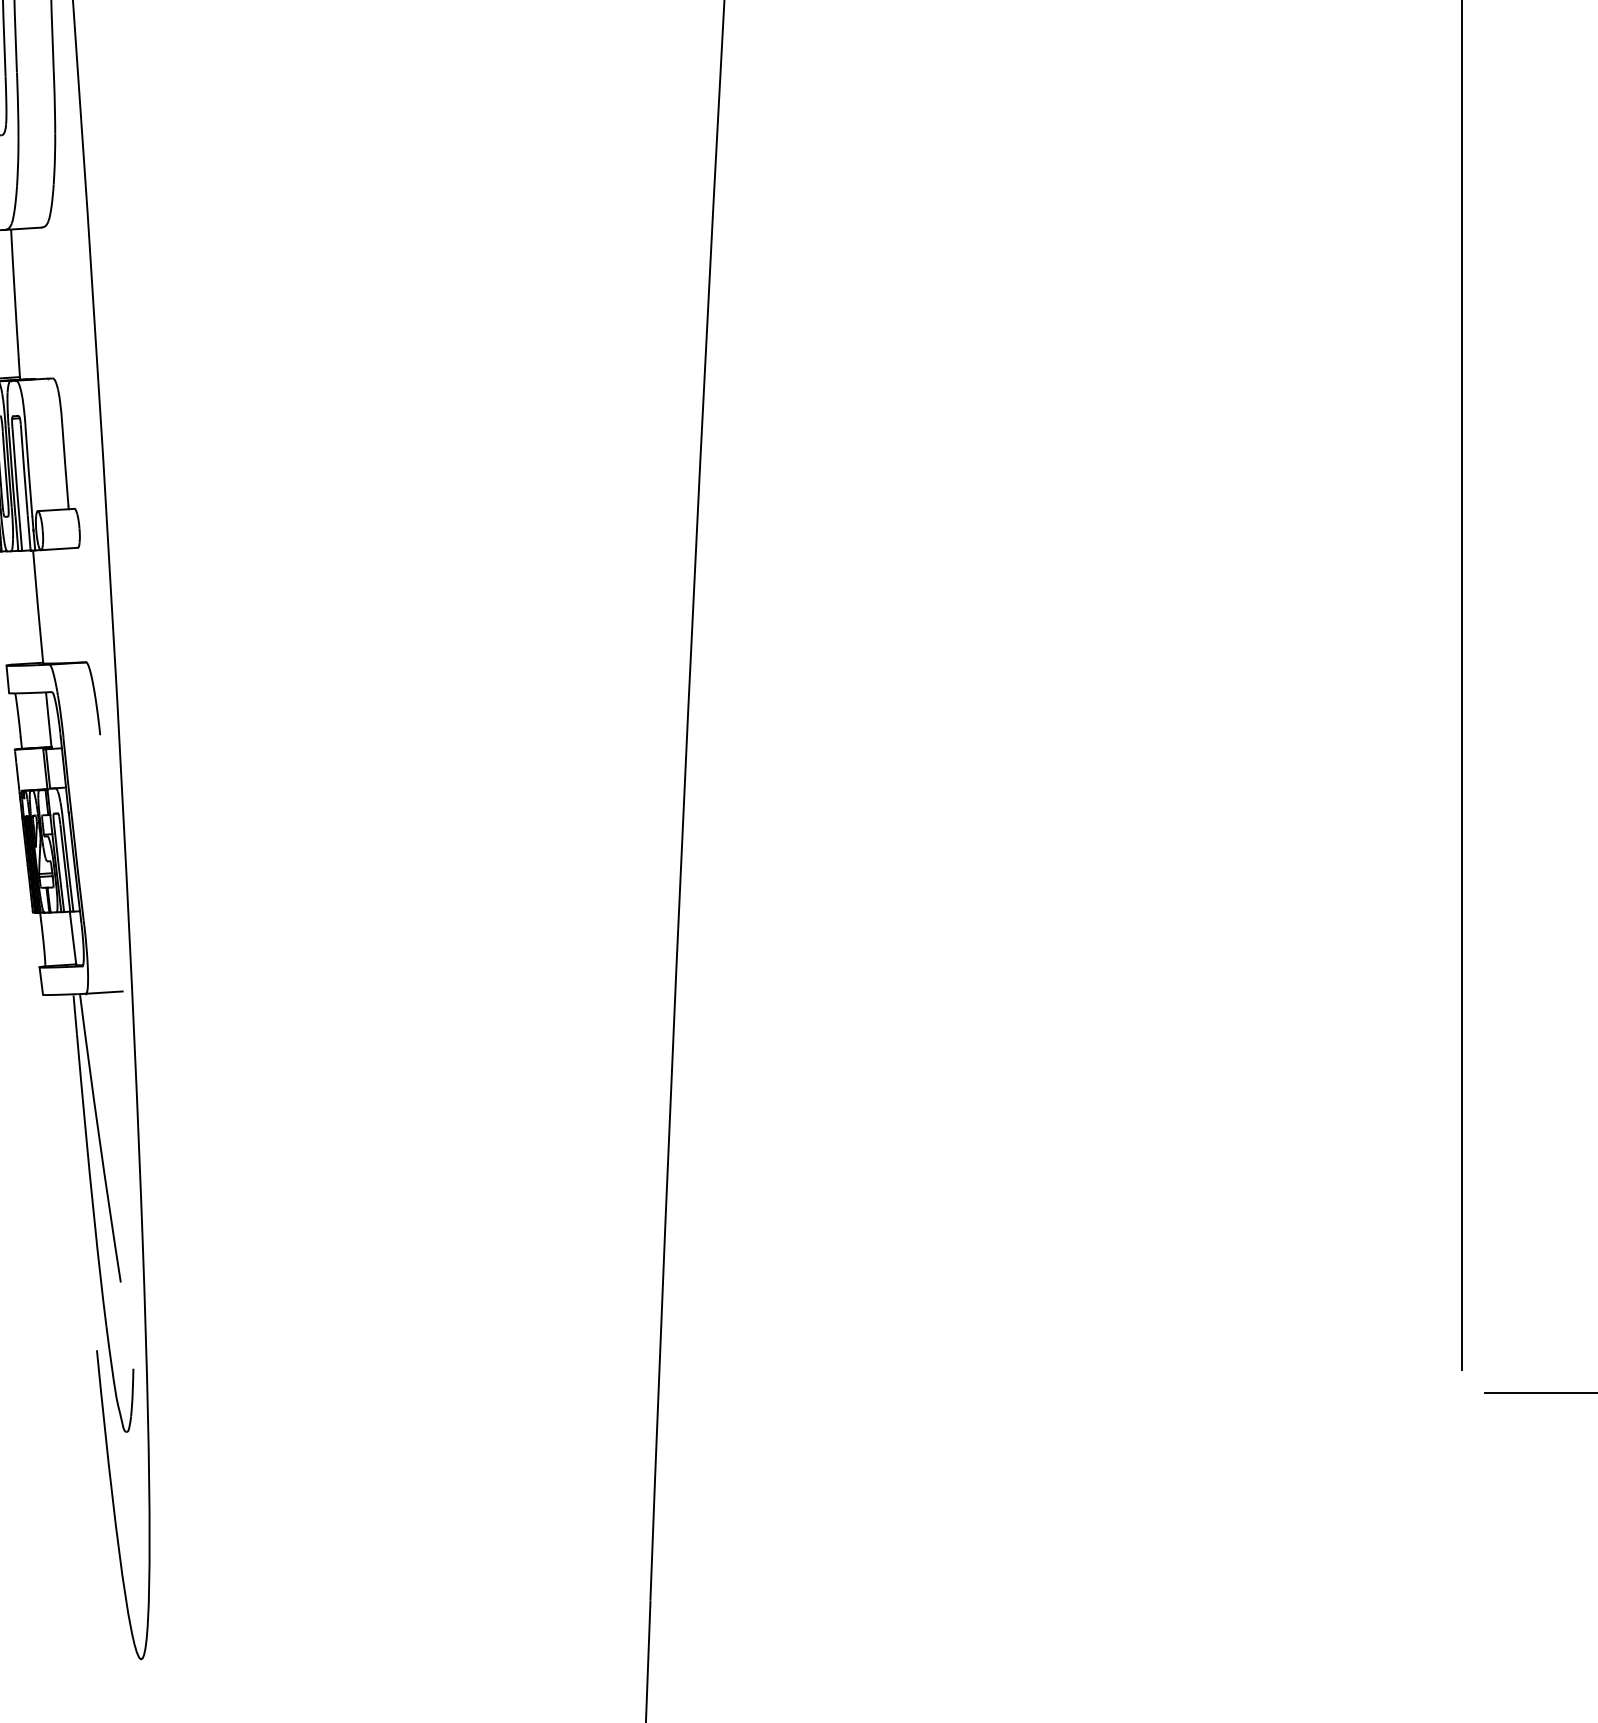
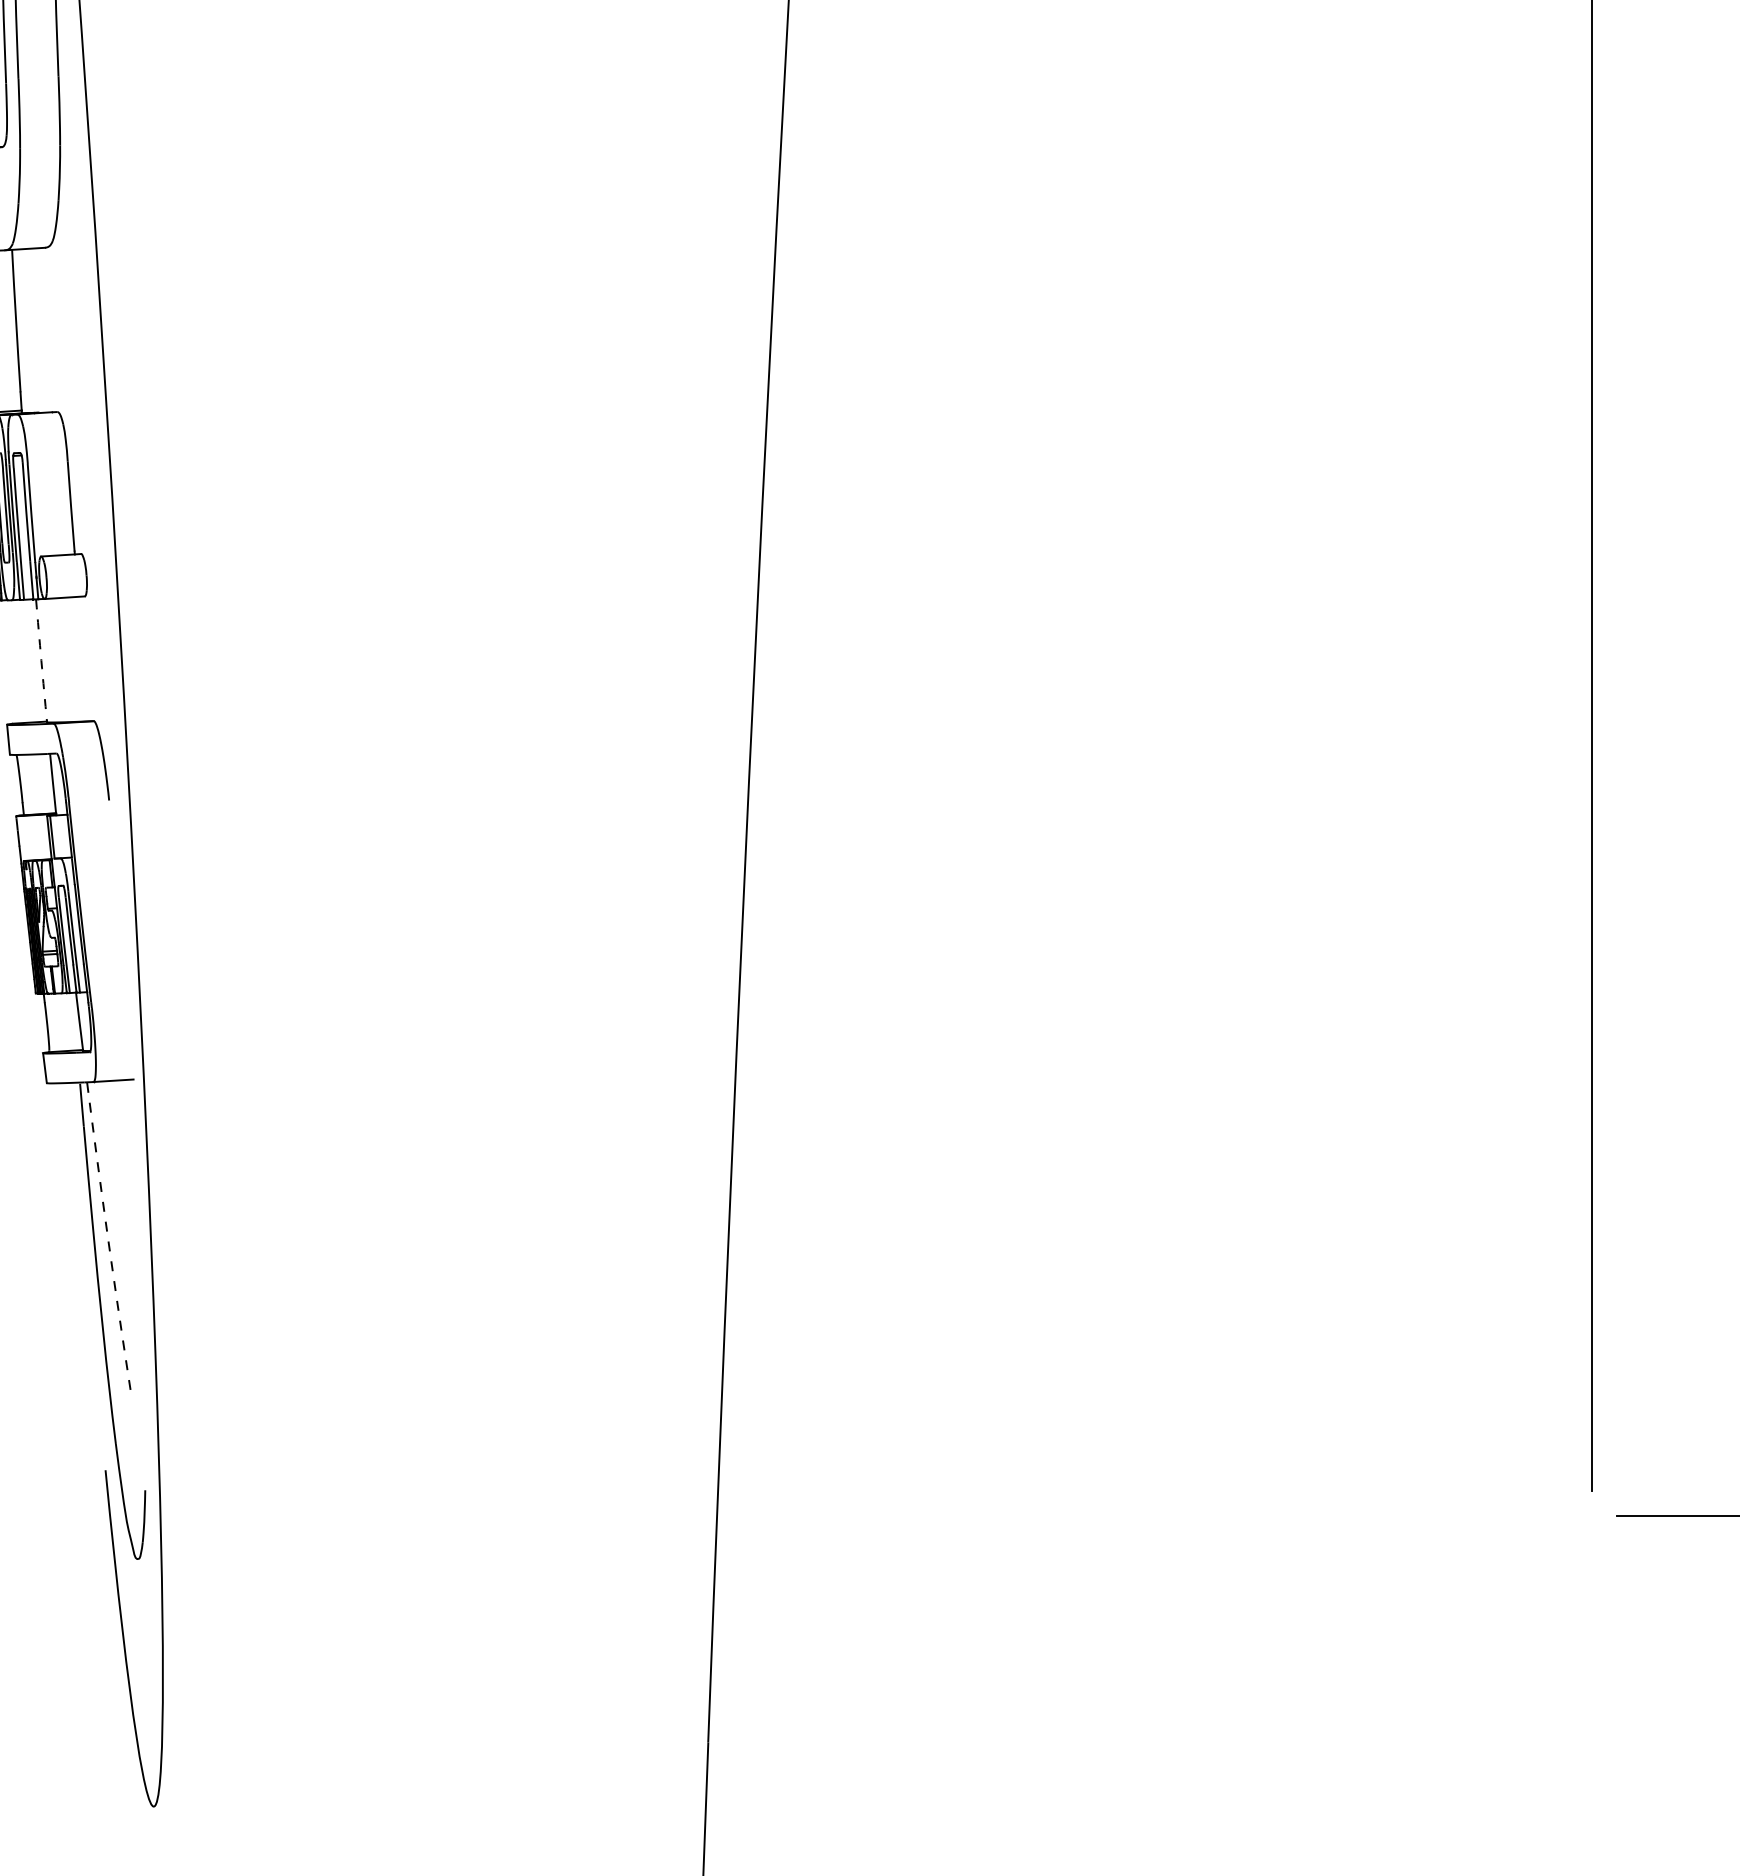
arc: (38, 606) -> (41, 660), solid -> dashed
arc: (99, 1138) -> (108, 1239), solid -> dashed

